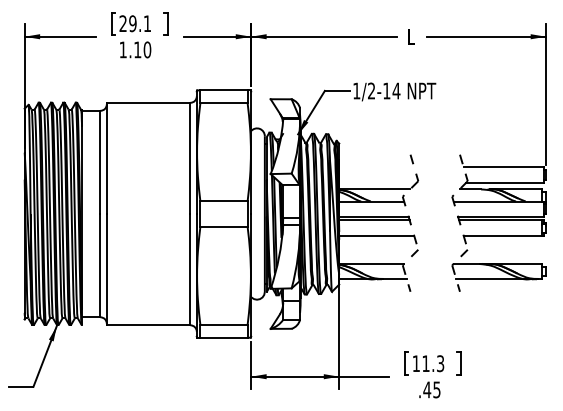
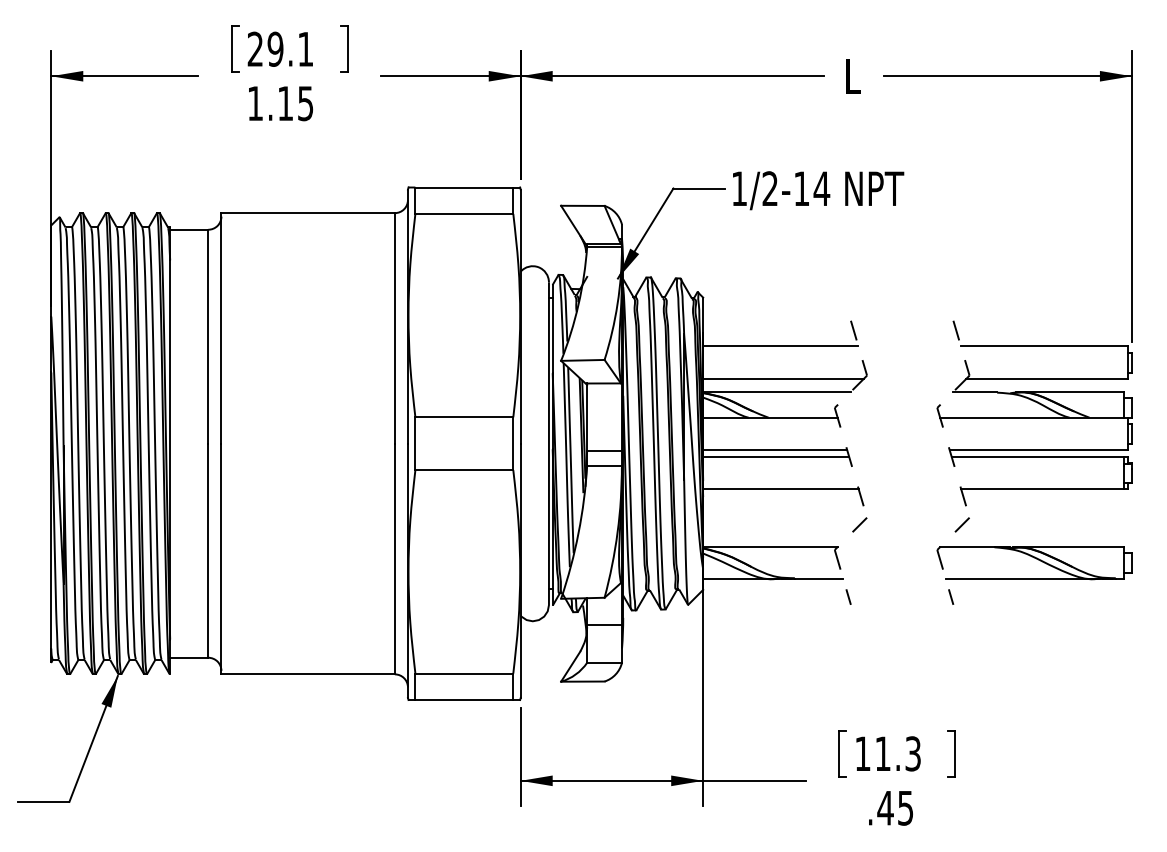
text: (147, 49) -> (305, 102), 1.10 -> 1.15
line: (376, 167) -> (780, 347), added
line: (377, 182) -> (782, 378), added

